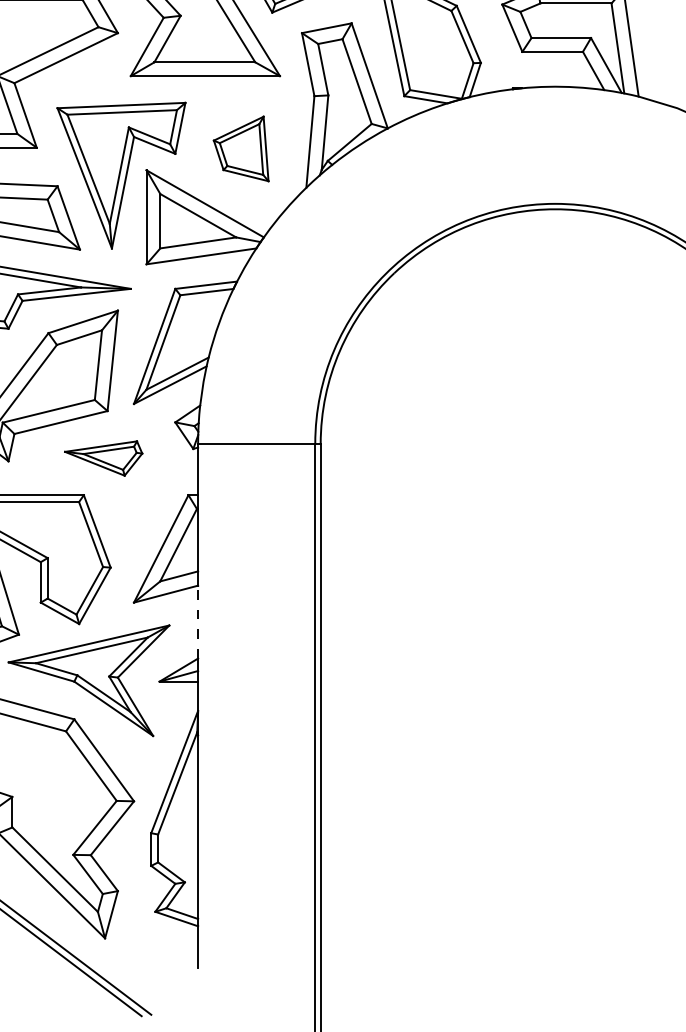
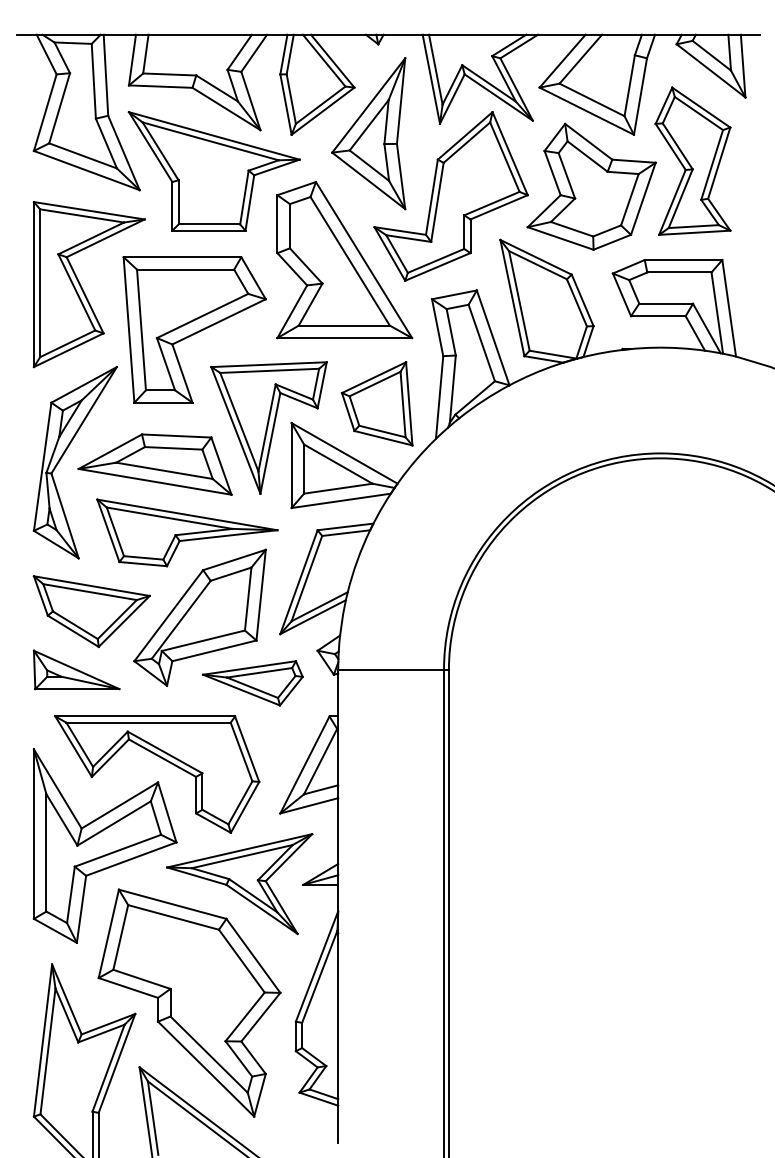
part: (240, 148) -> (376, 403), size x1.43
part: (103, 458) -> (252, 683), size x1.43
line: (198, 622) -> (338, 831), dashed -> solid

